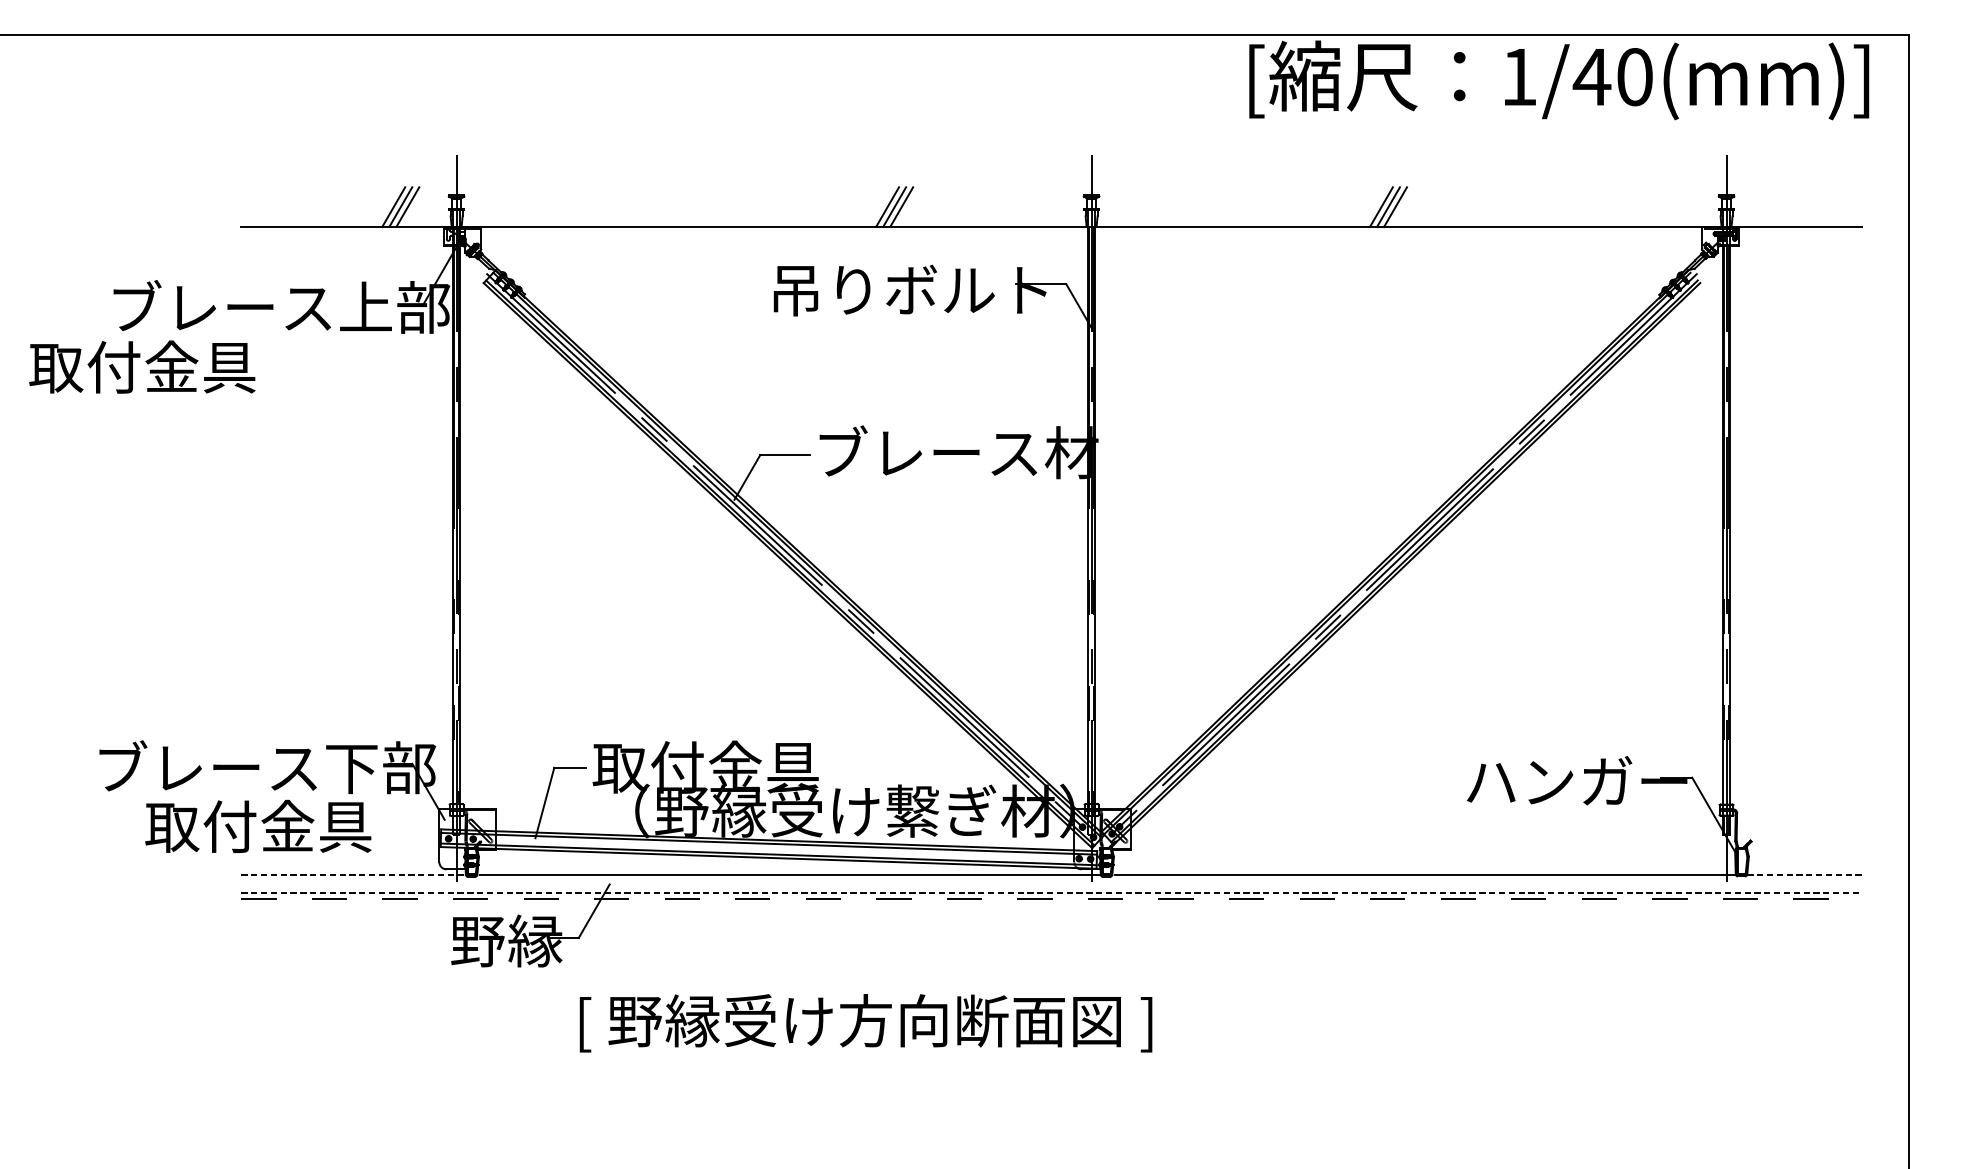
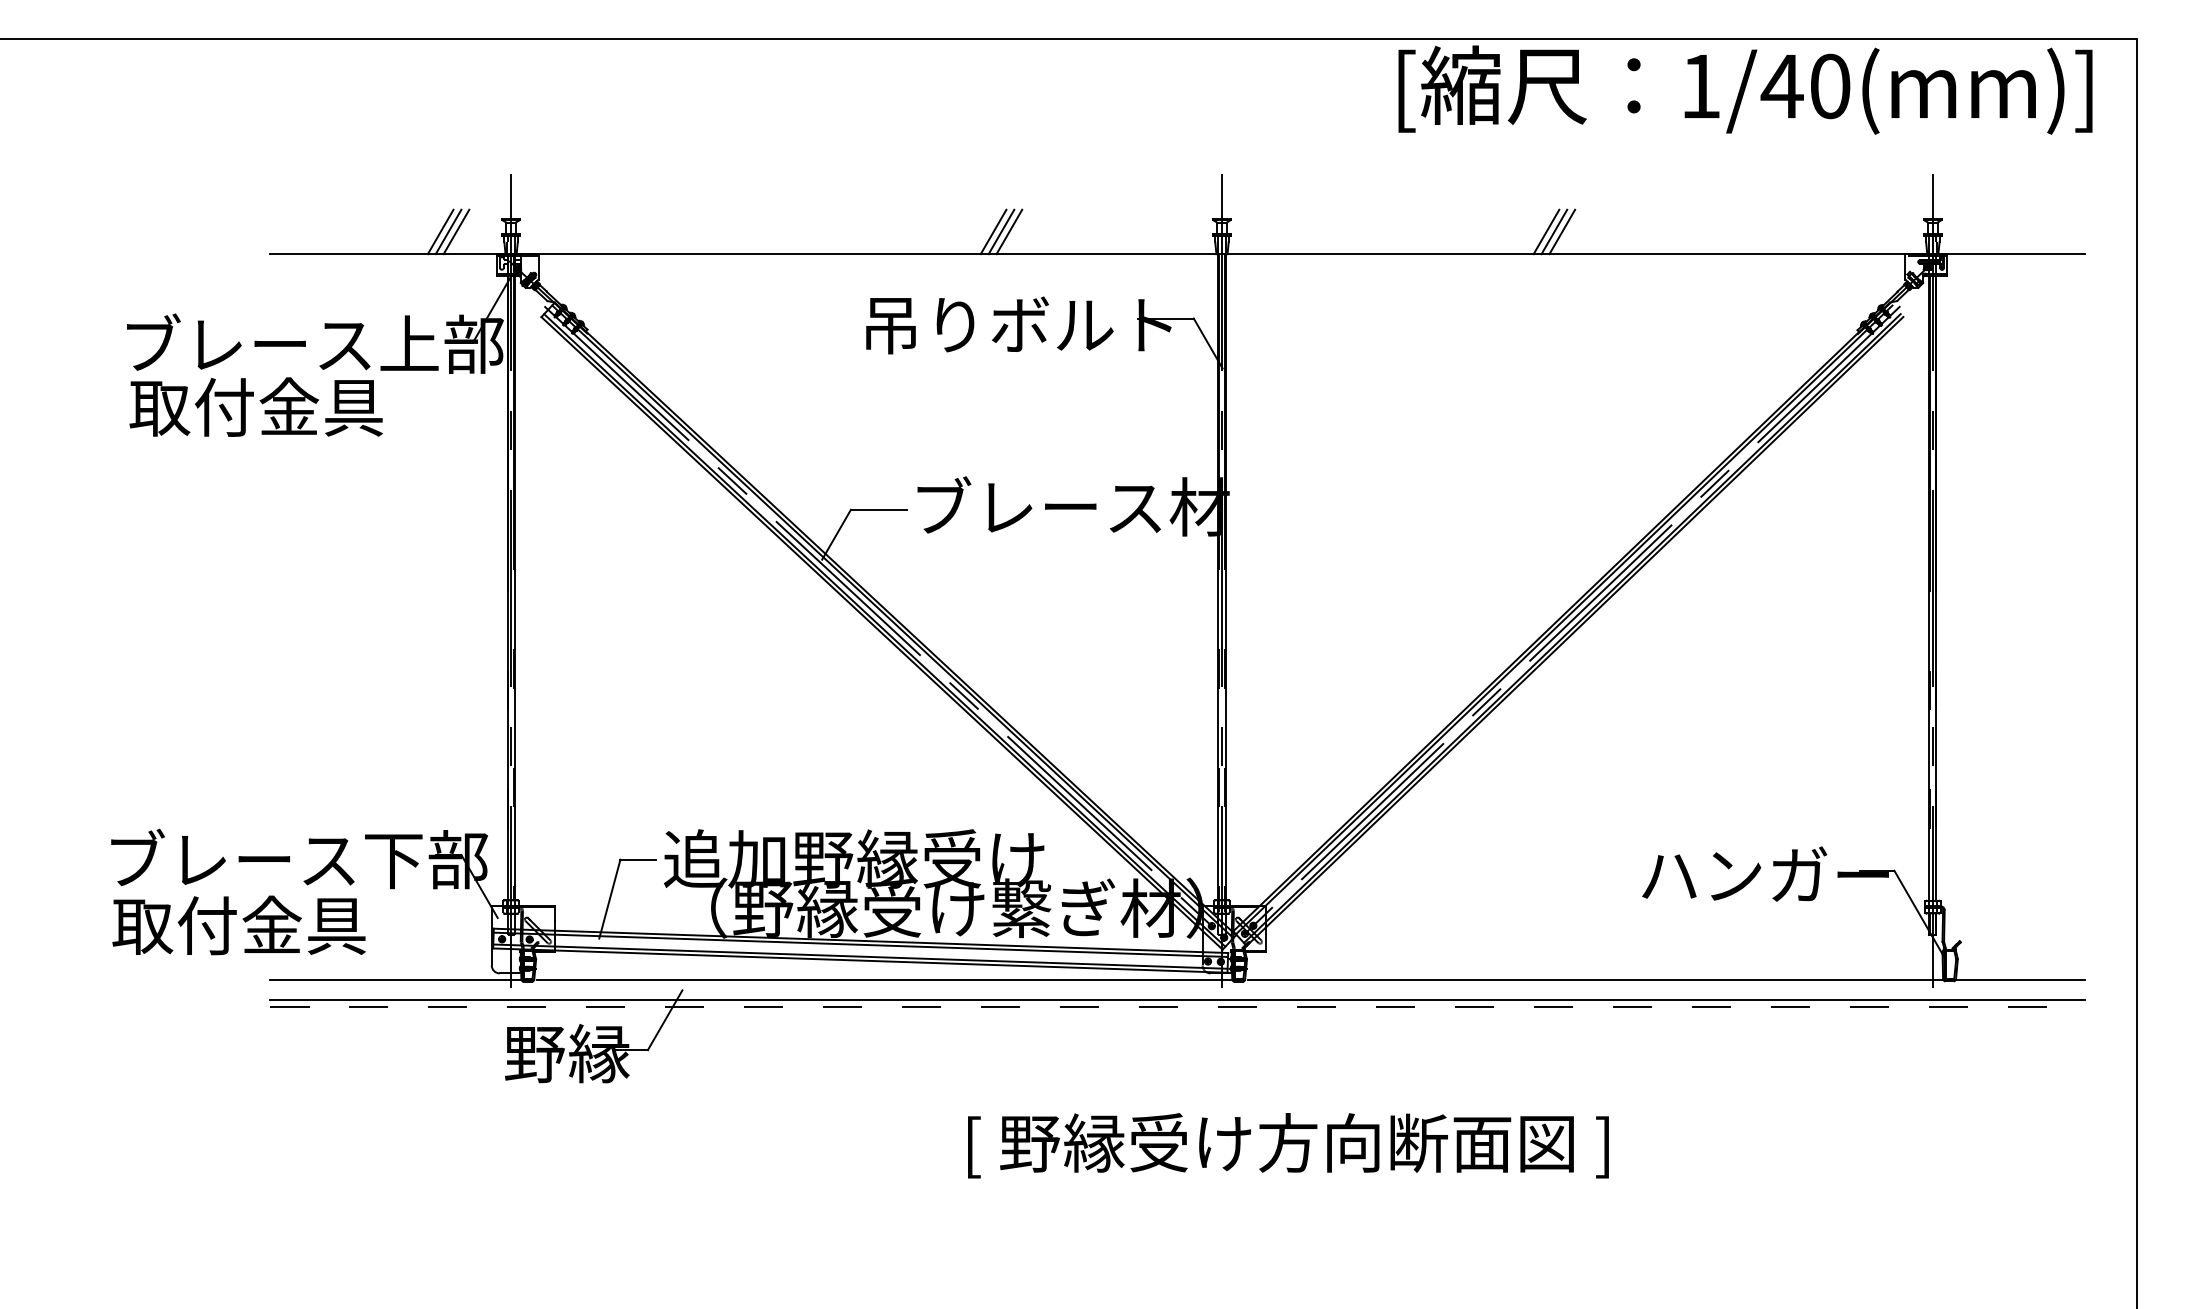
text: (141, 366) -> (255, 406), moved
text: (762, 766) -> (853, 858), 取付金具 -> 追加野縁受け
text: (257, 826) -> (238, 925), moved
line: (354, 874) -> (396, 979), dashed -> solid
line: (1804, 874) -> (2020, 979), dashed -> solid
line: (1051, 892) -> (1177, 999), dashed -> solid
text: (866, 1023) -> (1288, 1145), moved

